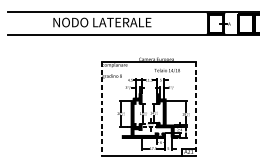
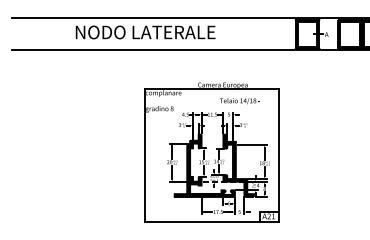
line: (102, 108) -> (145, 155), dashed -> solid
line: (195, 108) -> (278, 155), dashed -> solid

